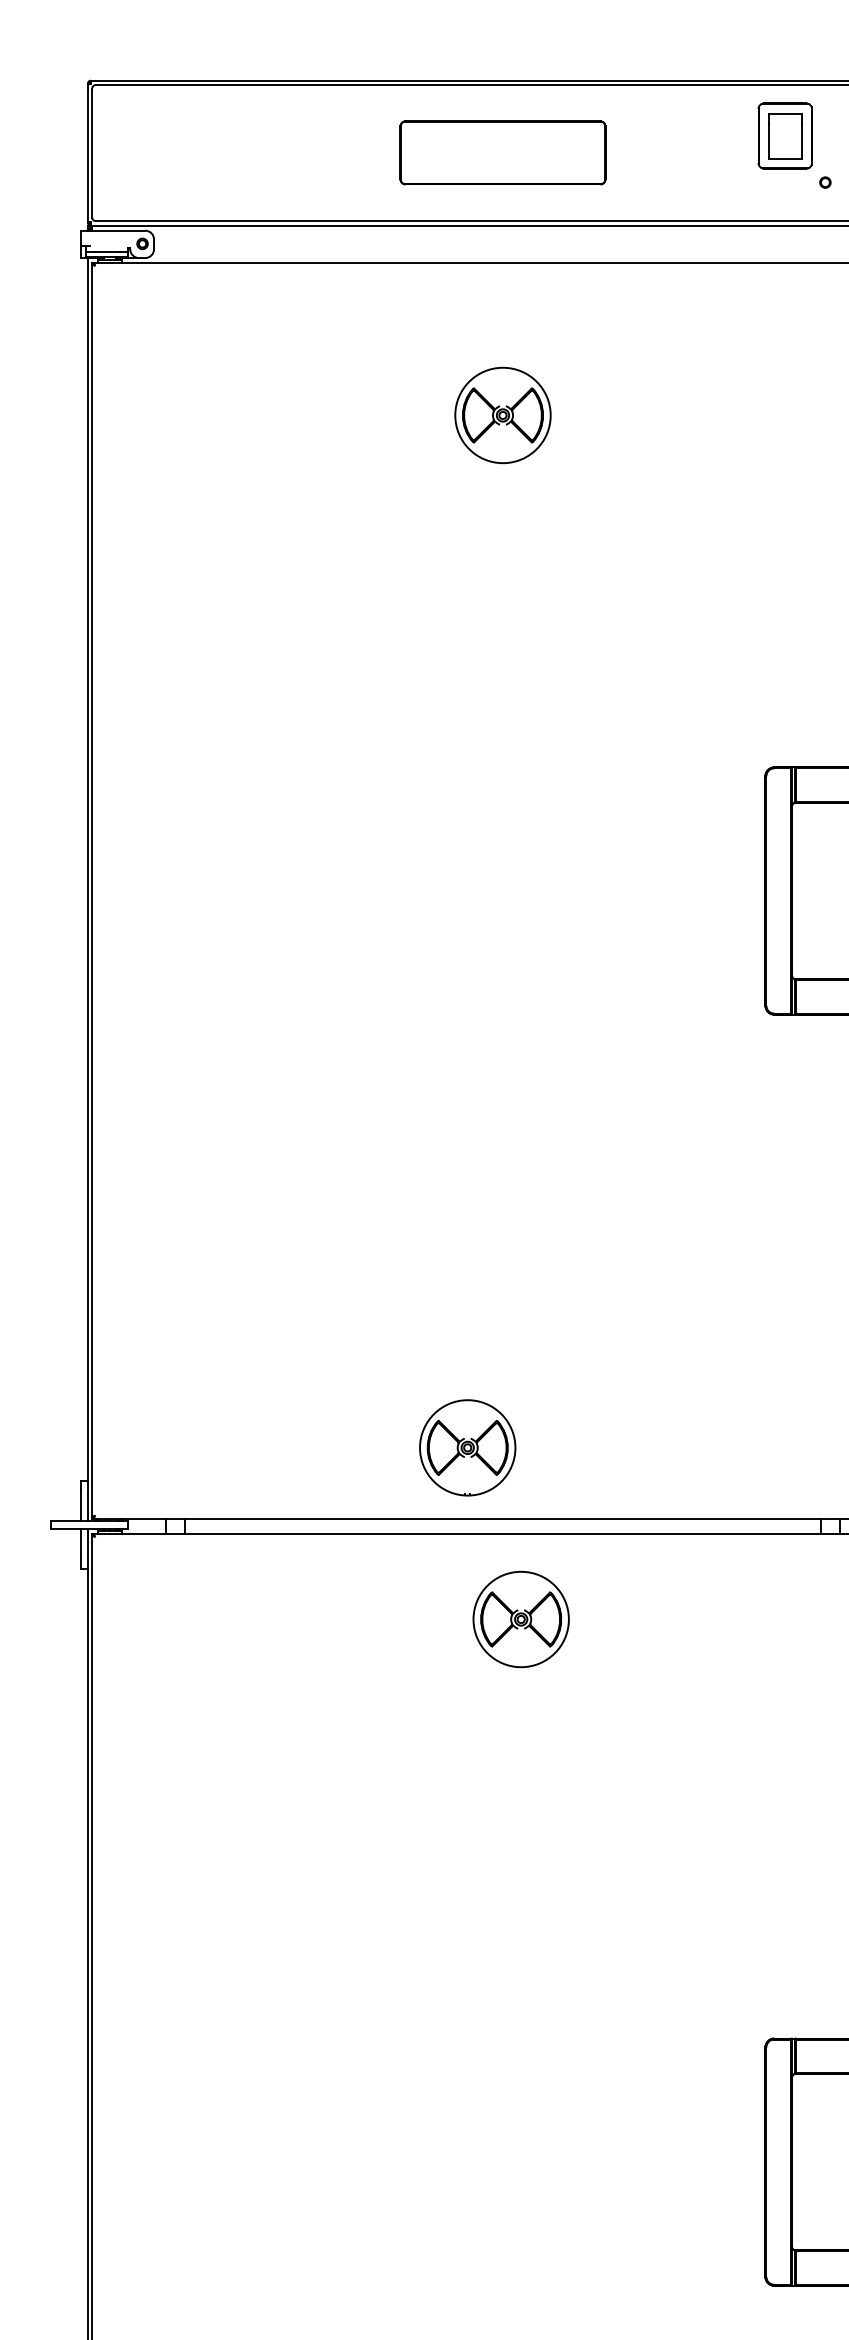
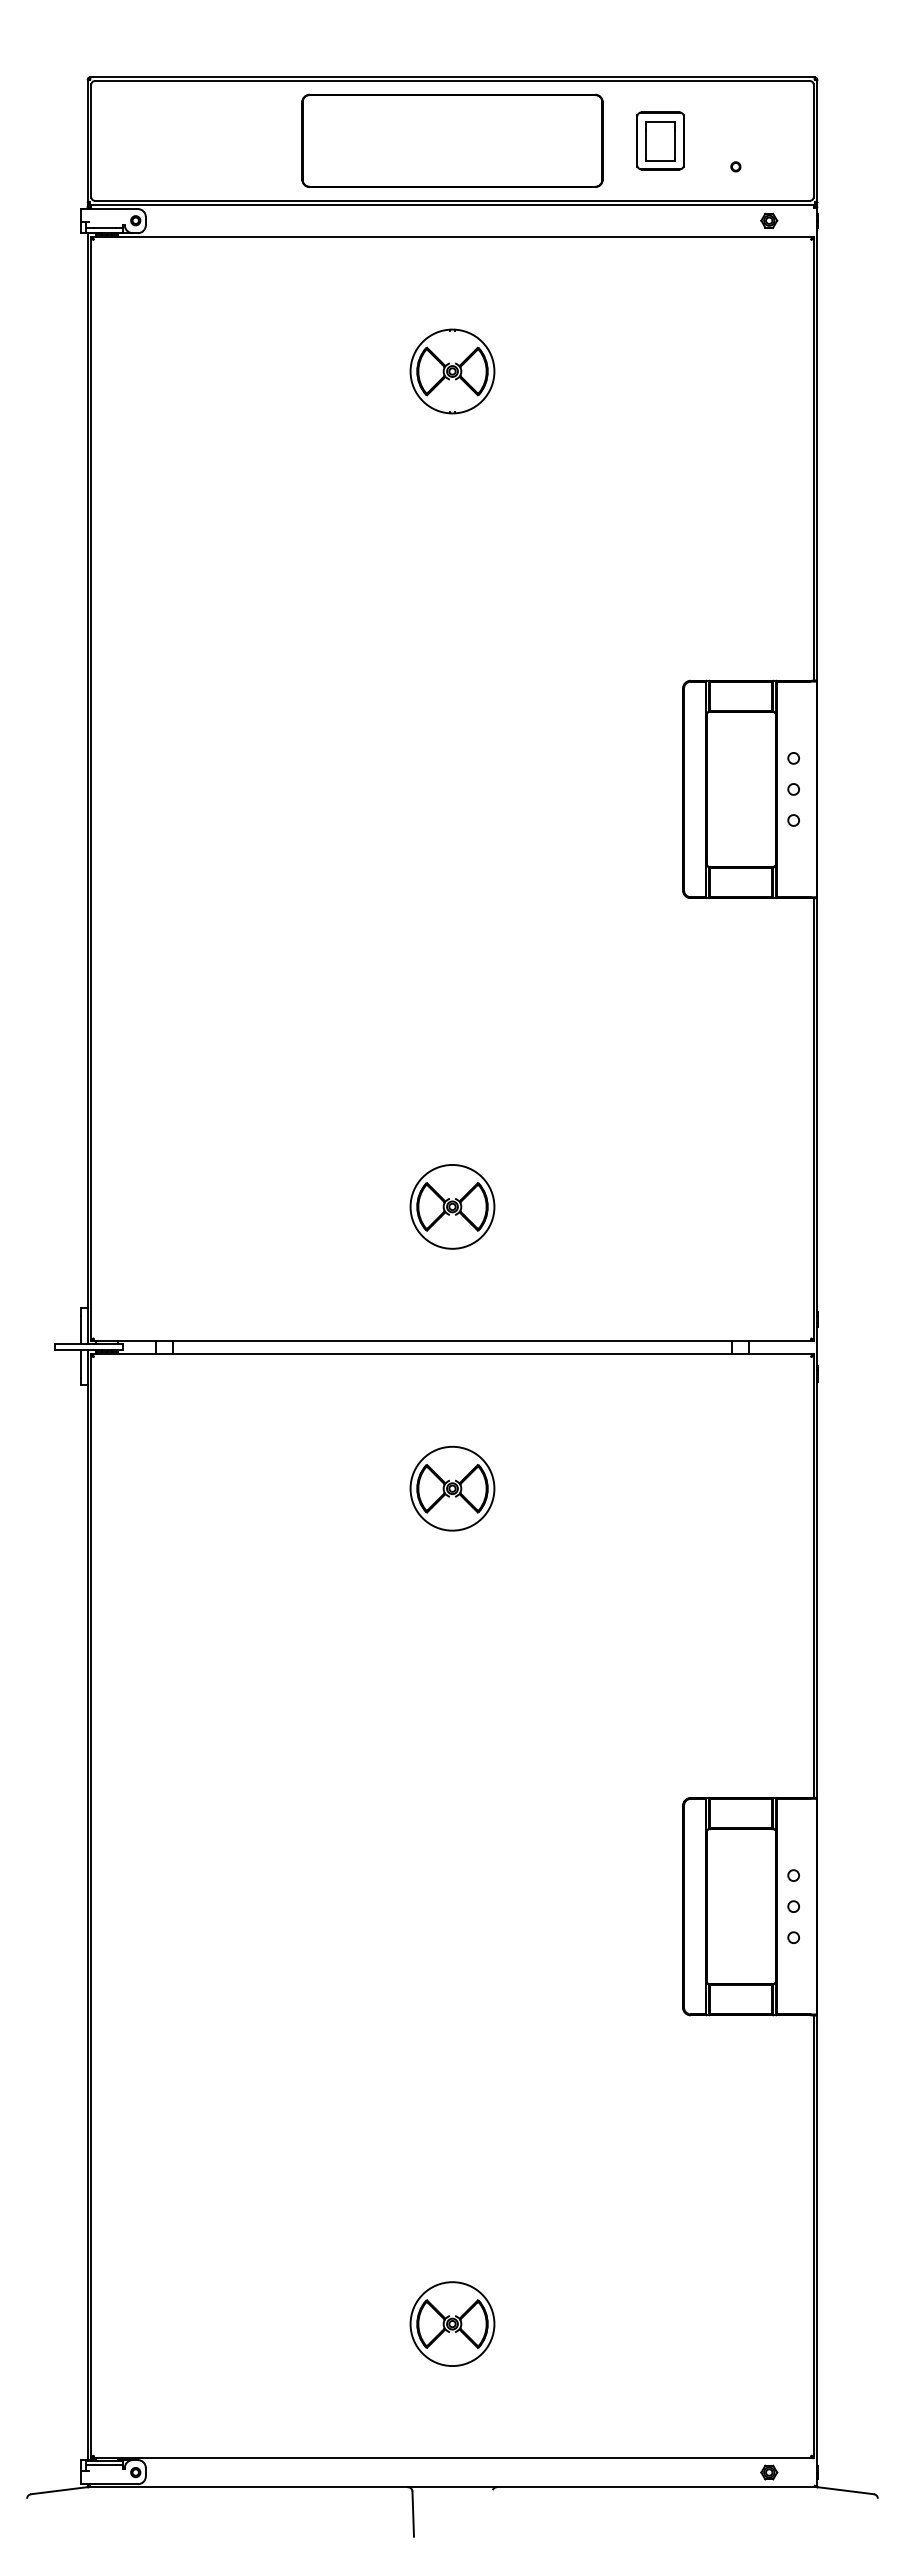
part: (785, 135) -> (660, 140), moved
part: (502, 152) -> (452, 140), size x1.67
part: (467, 1447) -> (452, 1206), moved
part: (521, 1619) -> (452, 1488), moved

